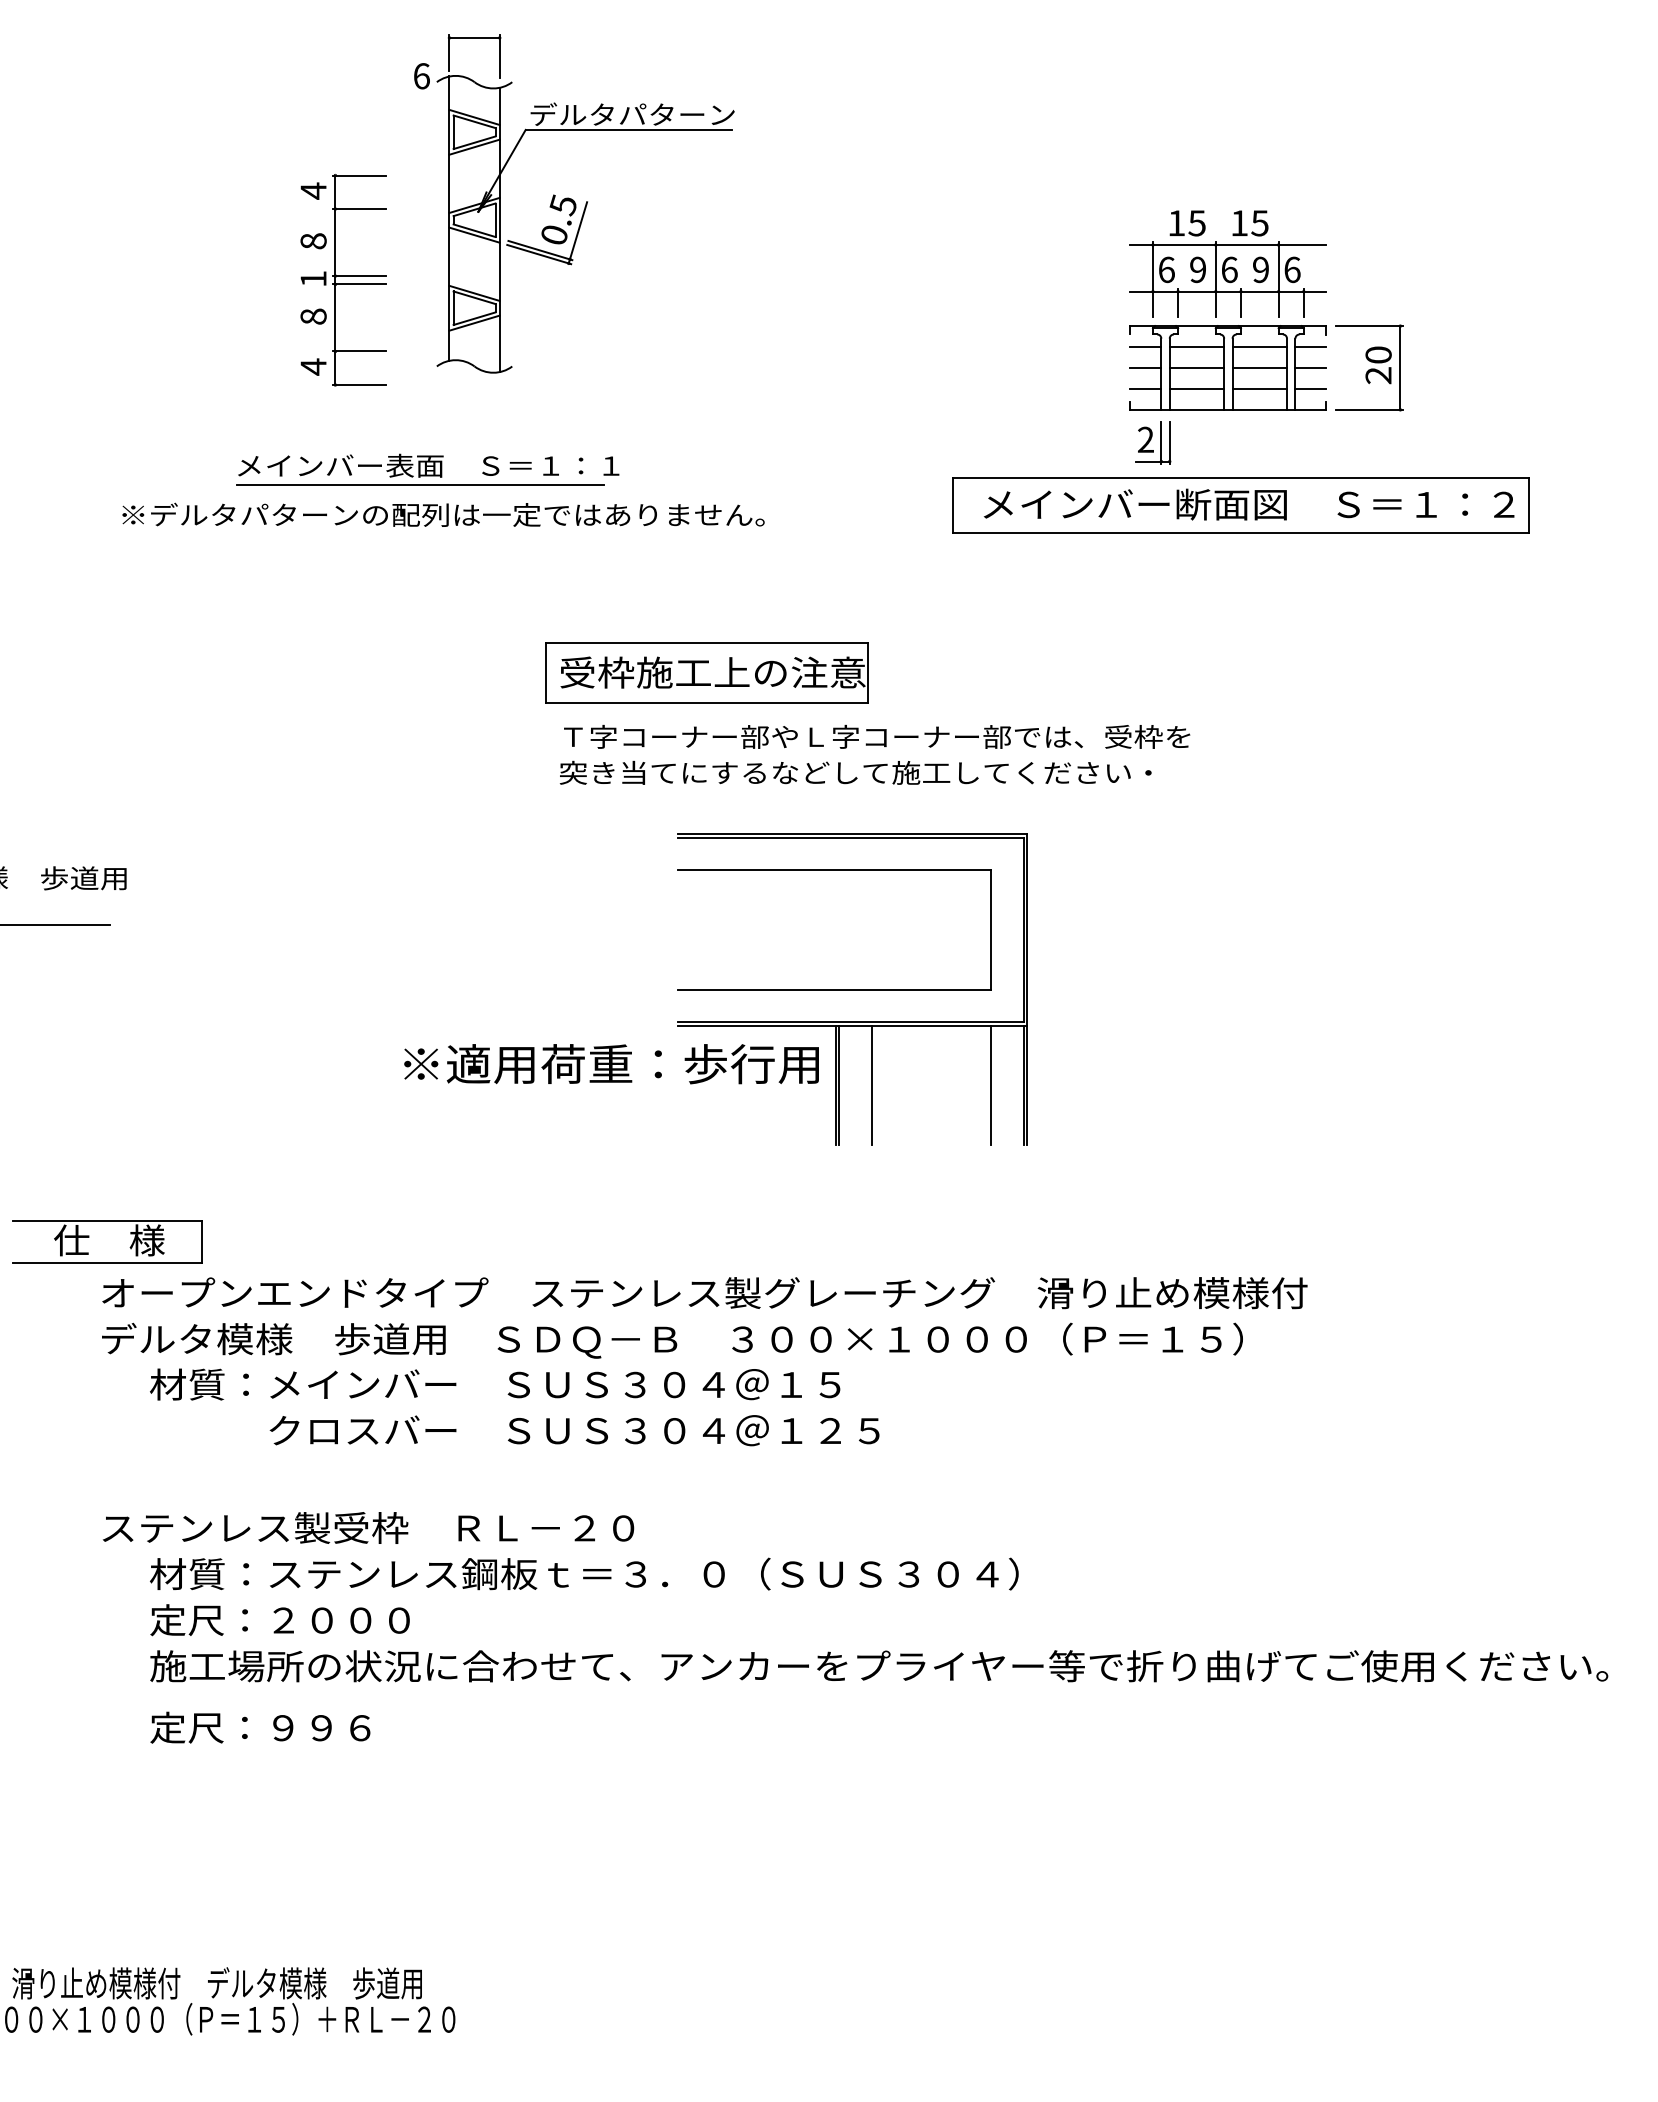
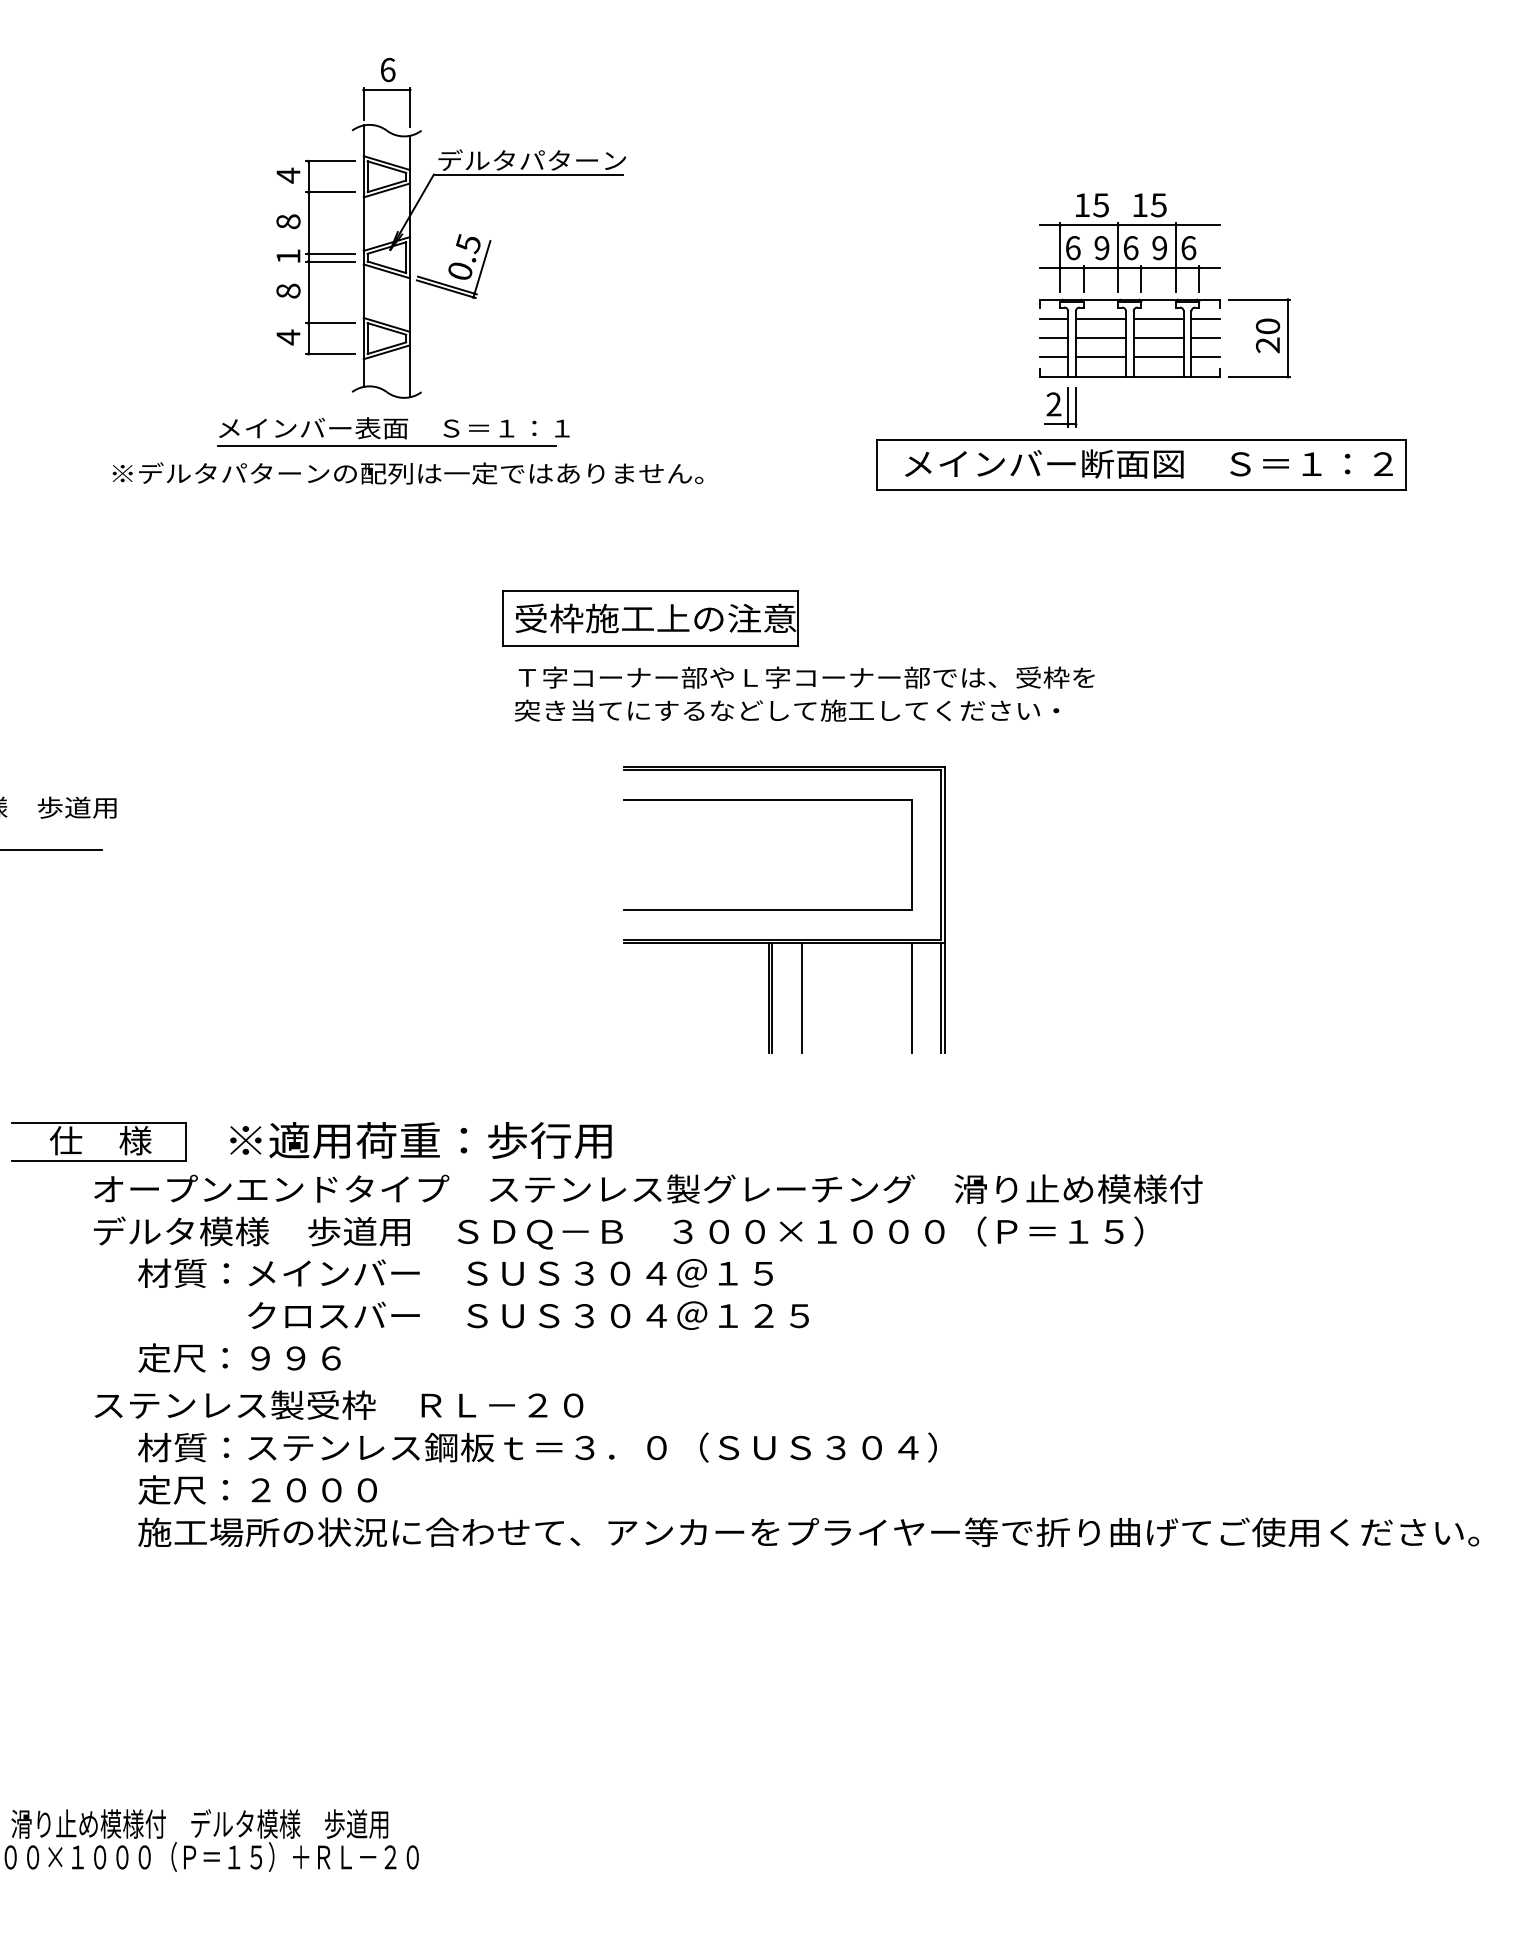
part: (585, 203) -> (488, 242), moved
text: (611, 1064) -> (420, 1140), moved
text: (260, 1727) -> (239, 1357), moved

